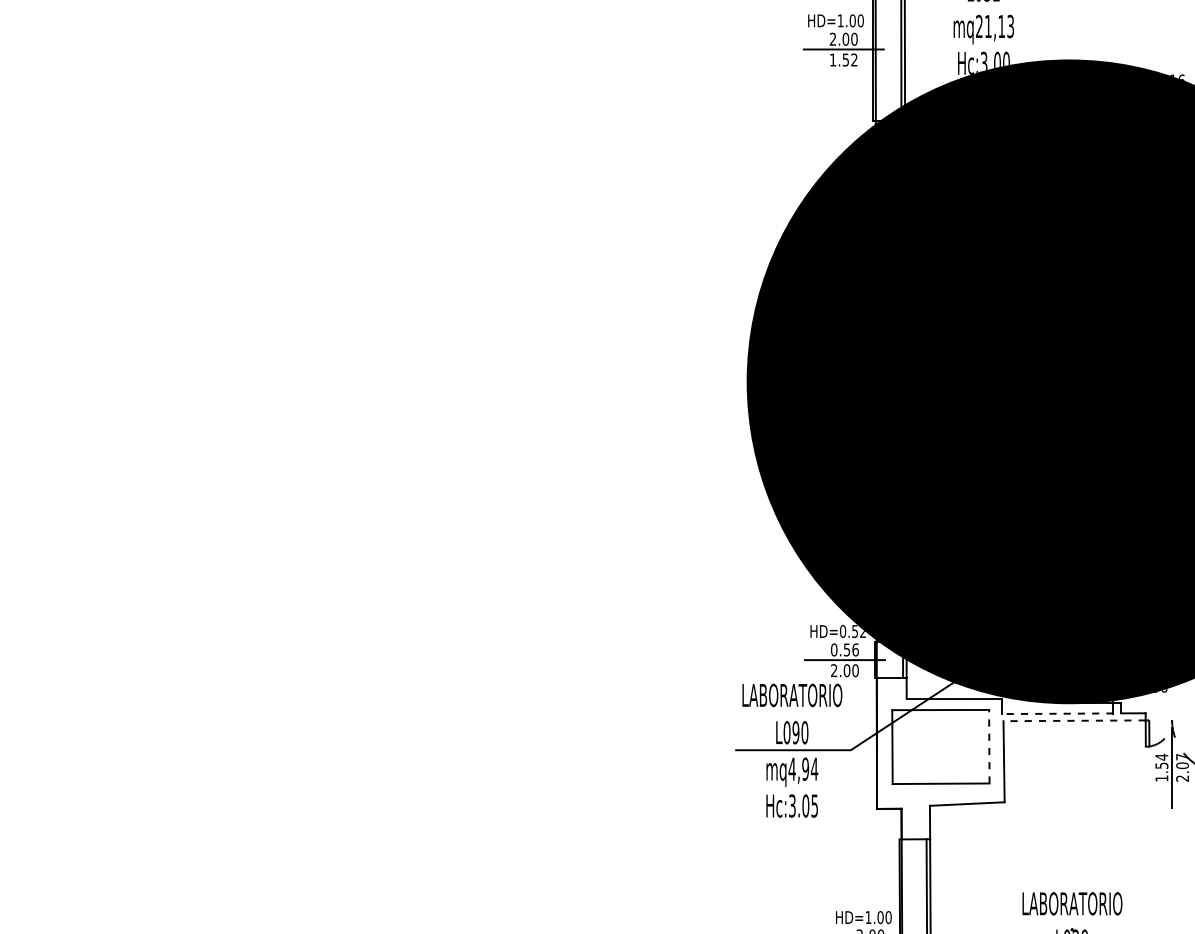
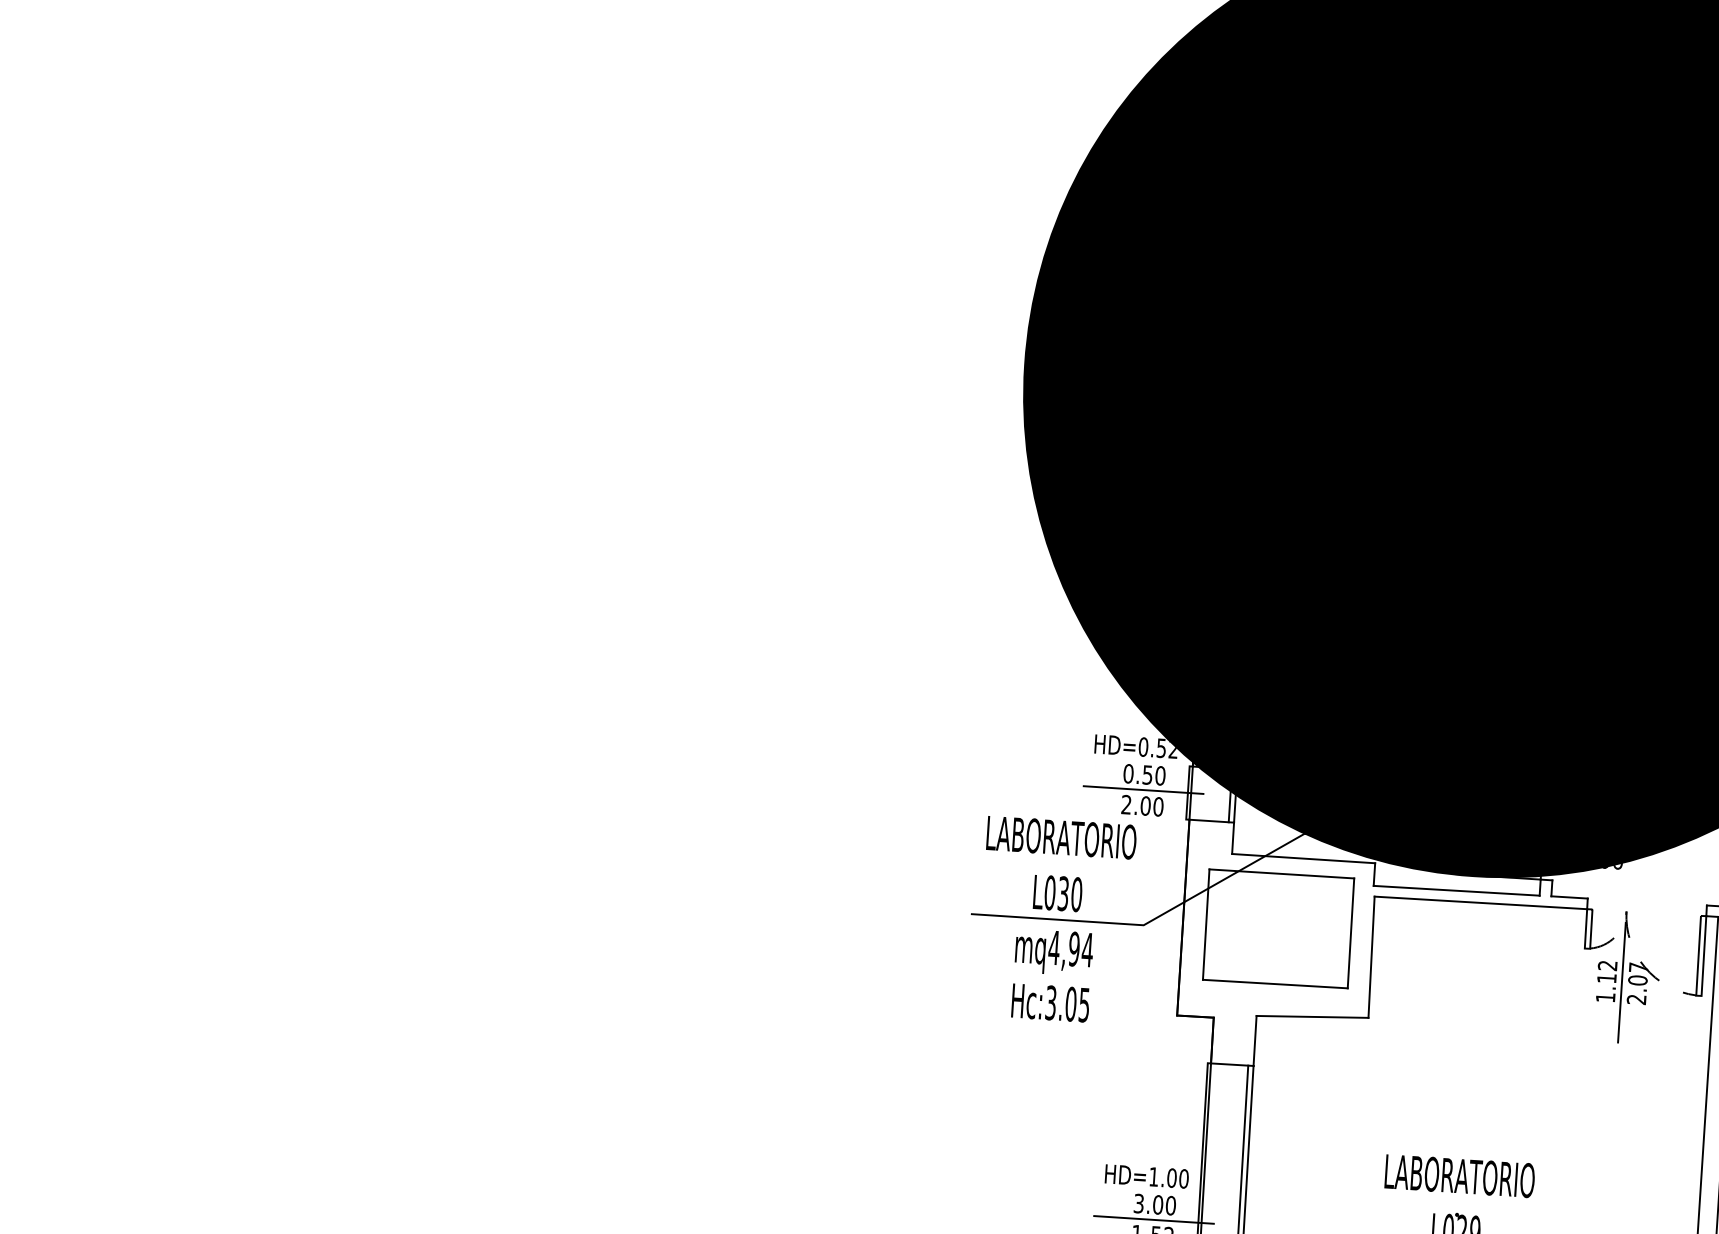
text: (855, 649) -> (1160, 775), 0.56 -> 0.50
line: (1057, 713) -> (1456, 890), dashed -> solid
line: (1074, 720) -> (1480, 902), dashed -> solid
text: (795, 732) -> (1062, 893), L090 -> L030
line: (989, 746) -> (1351, 933), dashed -> solid
text: (1161, 760) -> (1606, 970), 1.54 -> 1.12

